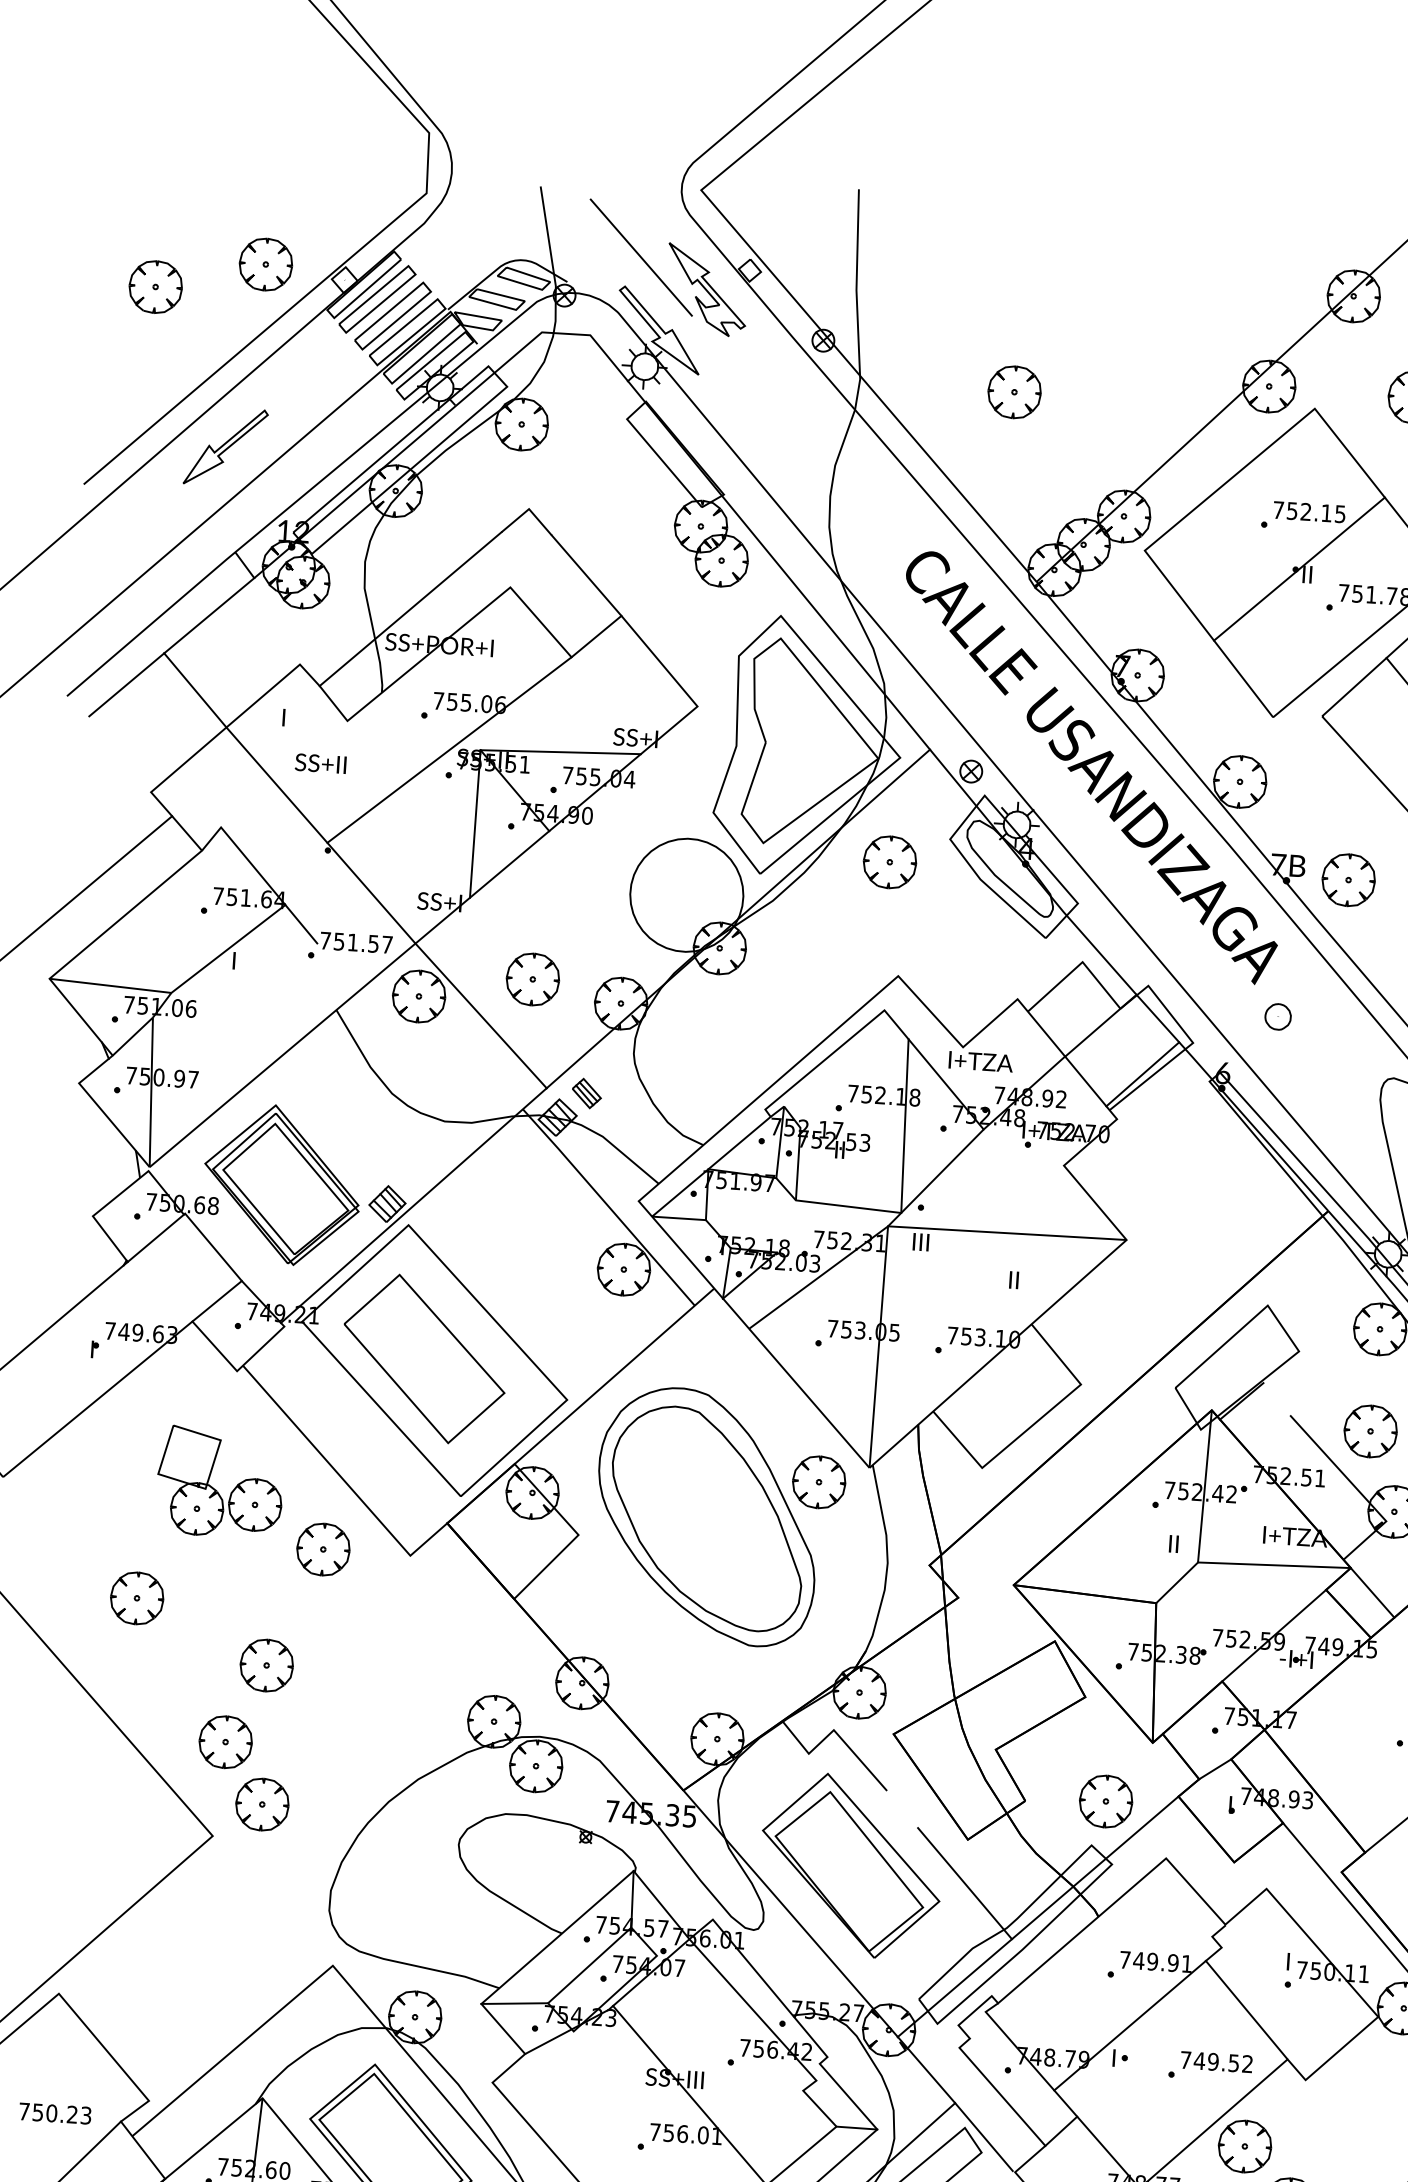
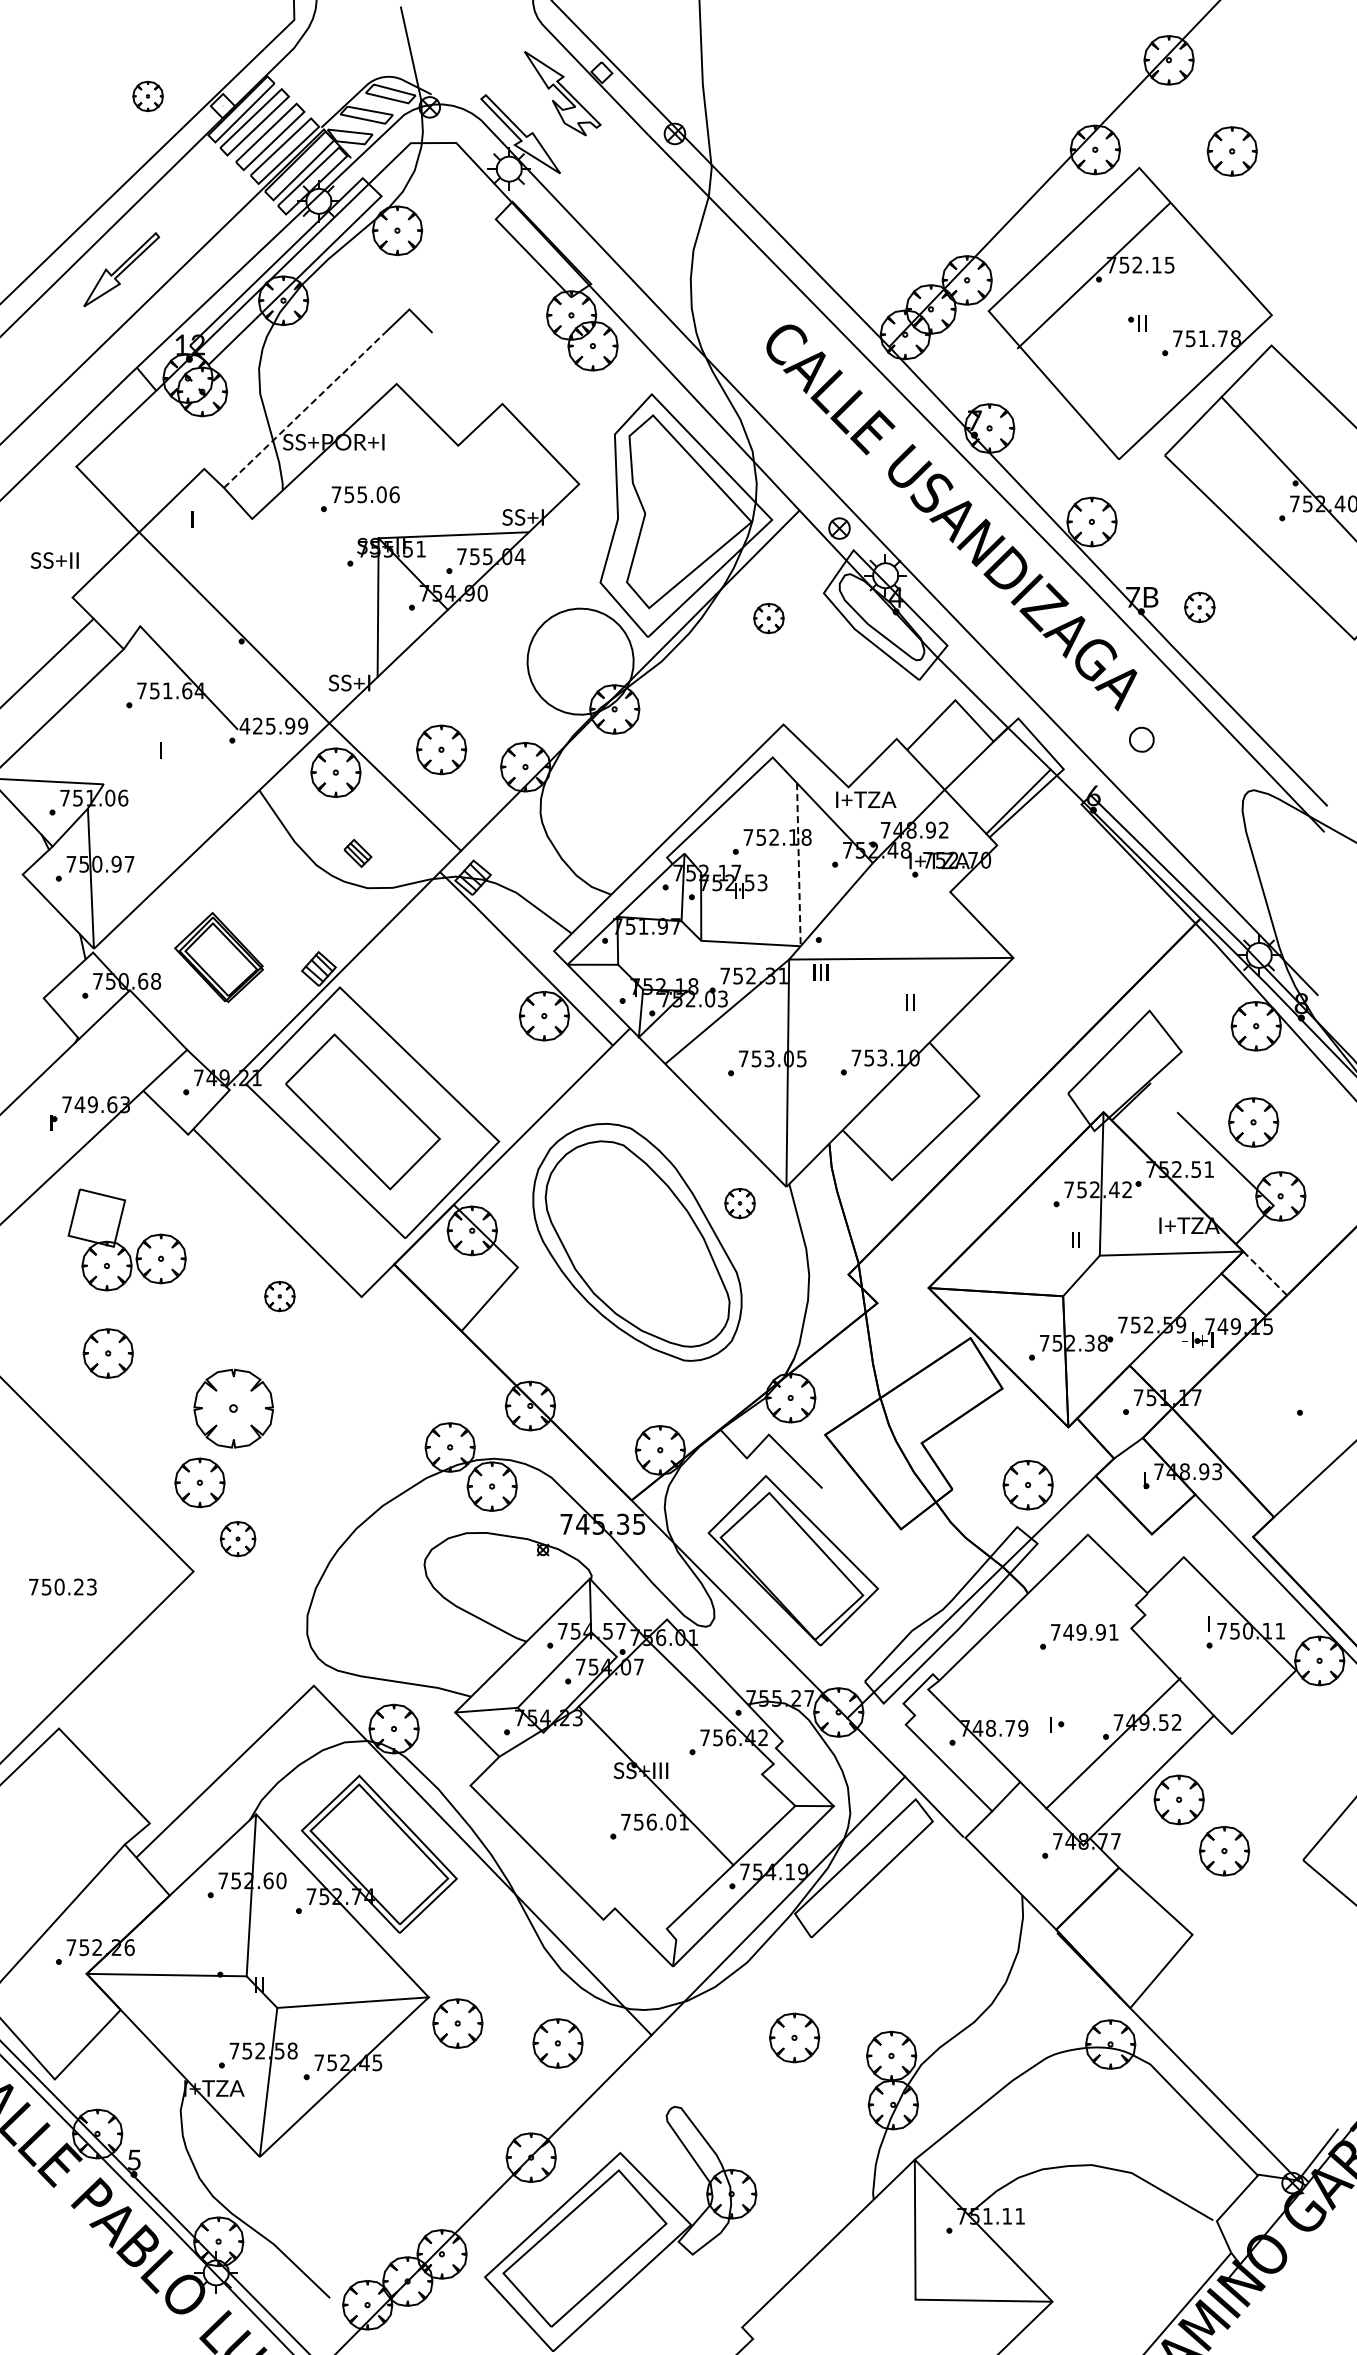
line: (641, 256) -> (499, 66), removed
part: (265, 264) -> (147, 96), size x0.6
part: (154, 287) -> (45, 124), removed
part: (1013, 392) -> (856, 170), removed
line: (1299, 568) -> (1093, 275), moved
line: (586, 574) -> (467, 367), removed
line: (410, 609) -> (304, 410), solid -> dashed
line: (127, 684) -> (43, 498), removed
line: (449, 749) -> (349, 539), removed
text: (320, 763) -> (54, 560), moved
part: (889, 862) -> (768, 618), size x0.6
part: (1348, 880) -> (1199, 607), size x0.6
text: (355, 942) -> (273, 725), 751.57 -> 425.99
line: (228, 948) -> (154, 739), removed
part: (586, 1092) -> (357, 852), moved
line: (904, 1125) -> (798, 864), solid -> dashed
part: (281, 1184) -> (218, 957), size x0.6
part: (818, 1482) -> (739, 1203), size x0.6
part: (215, 1489) -> (123, 1246), moved
part: (323, 1549) -> (279, 1296), size x0.6
line: (1372, 1592) -> (1265, 1273), solid -> dashed
part: (266, 1665) -> (233, 1408), size x1.6
part: (261, 1803) -> (237, 1538), size x0.7
line: (964, 1883) -> (900, 1570), removed
line: (1130, 2025) -> (1113, 1743), moved
text: (54, 2112) -> (62, 1586), moved

